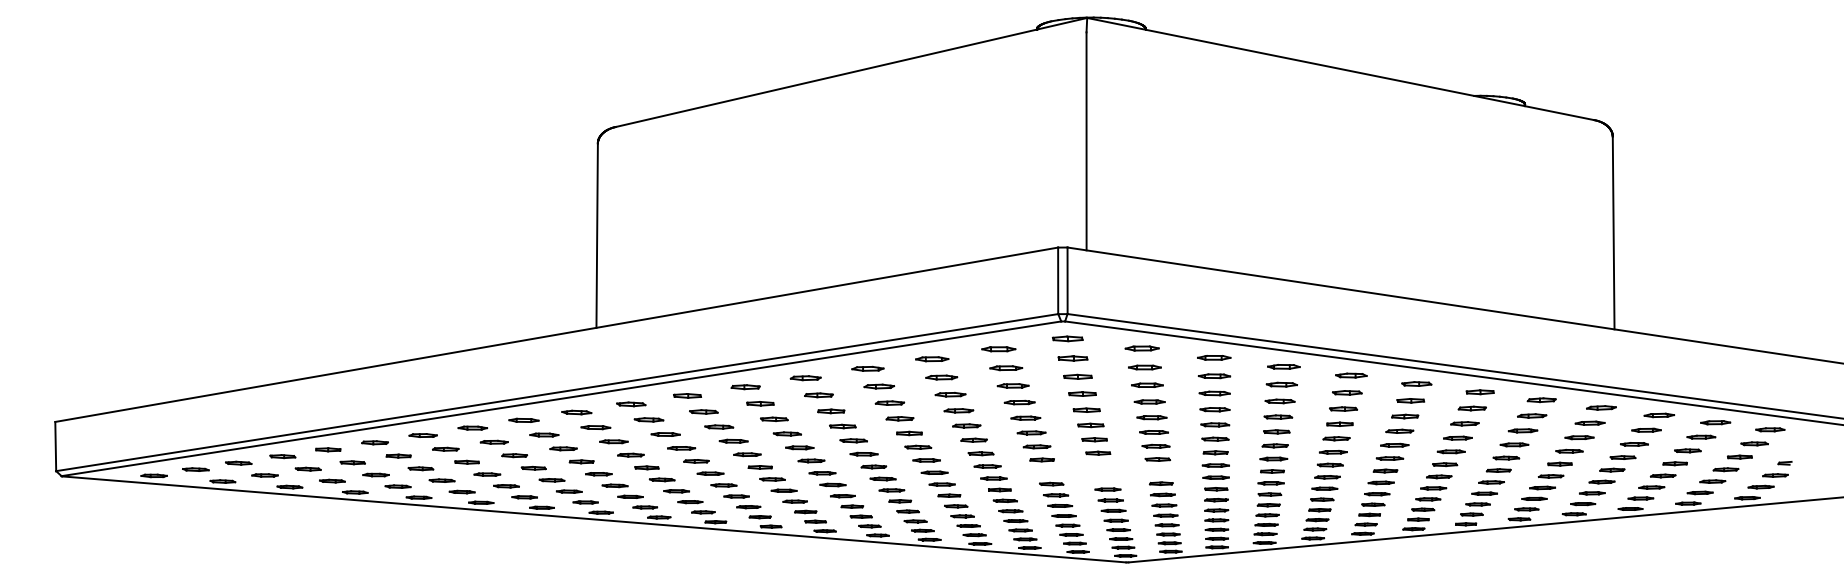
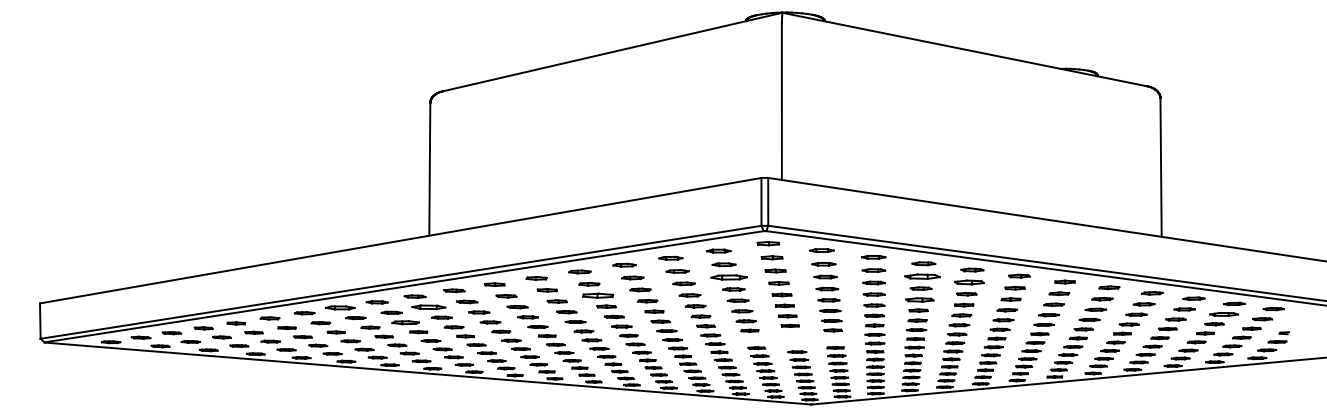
part: (1281, 384) -> (922, 276), size x1.6
part: (1012, 385) -> (728, 277), size x1.6
part: (1347, 392) -> (969, 282), size x1.4
part: (831, 411) -> (598, 295), size x1.6
part: (1278, 416) -> (919, 299), size x1.4
part: (472, 427) -> (340, 307), size x1.4
part: (595, 427) -> (428, 307), size x1.6
part: (1701, 436) -> (1224, 313), size x1.4
part: (563, 448) -> (405, 322), size x1.4

